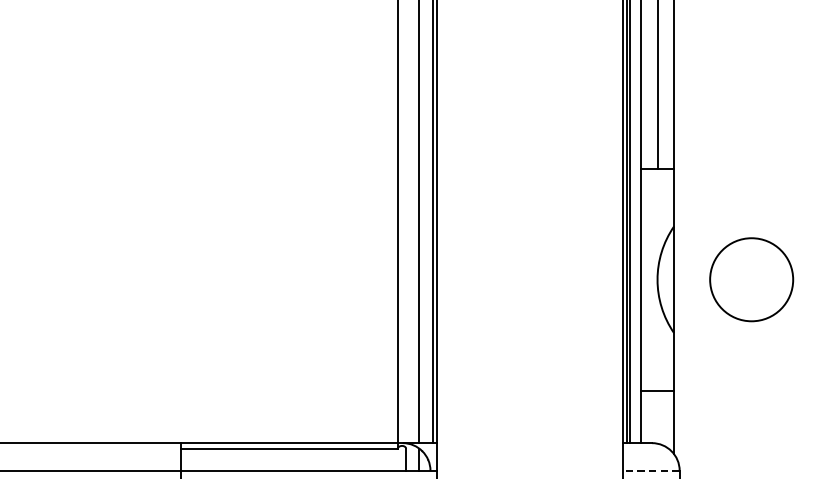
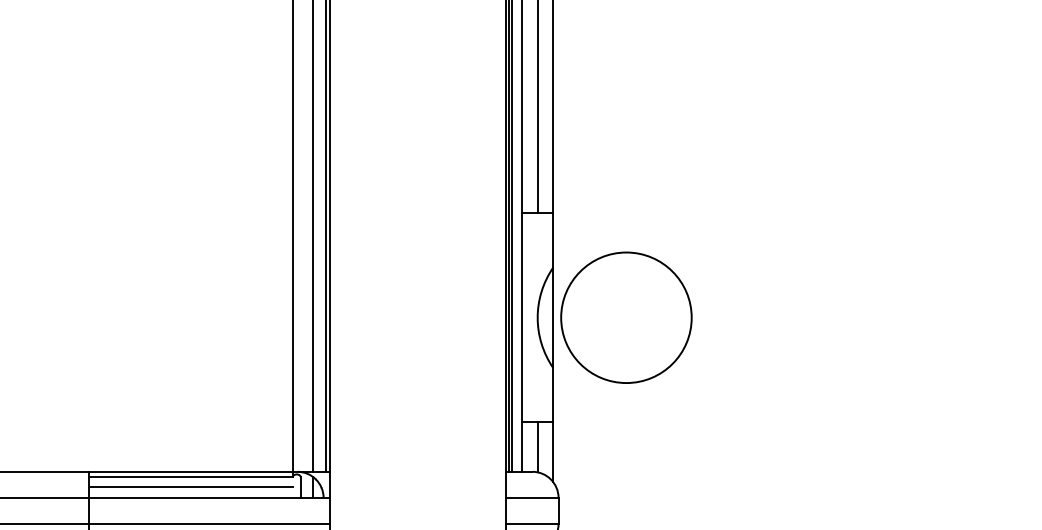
circle: (751, 279) -> (626, 317), size x1.67
line: (657, 417) -> (537, 447), added
line: (289, 459) -> (190, 487), added
line: (650, 470) -> (531, 497), dashed -> solid

